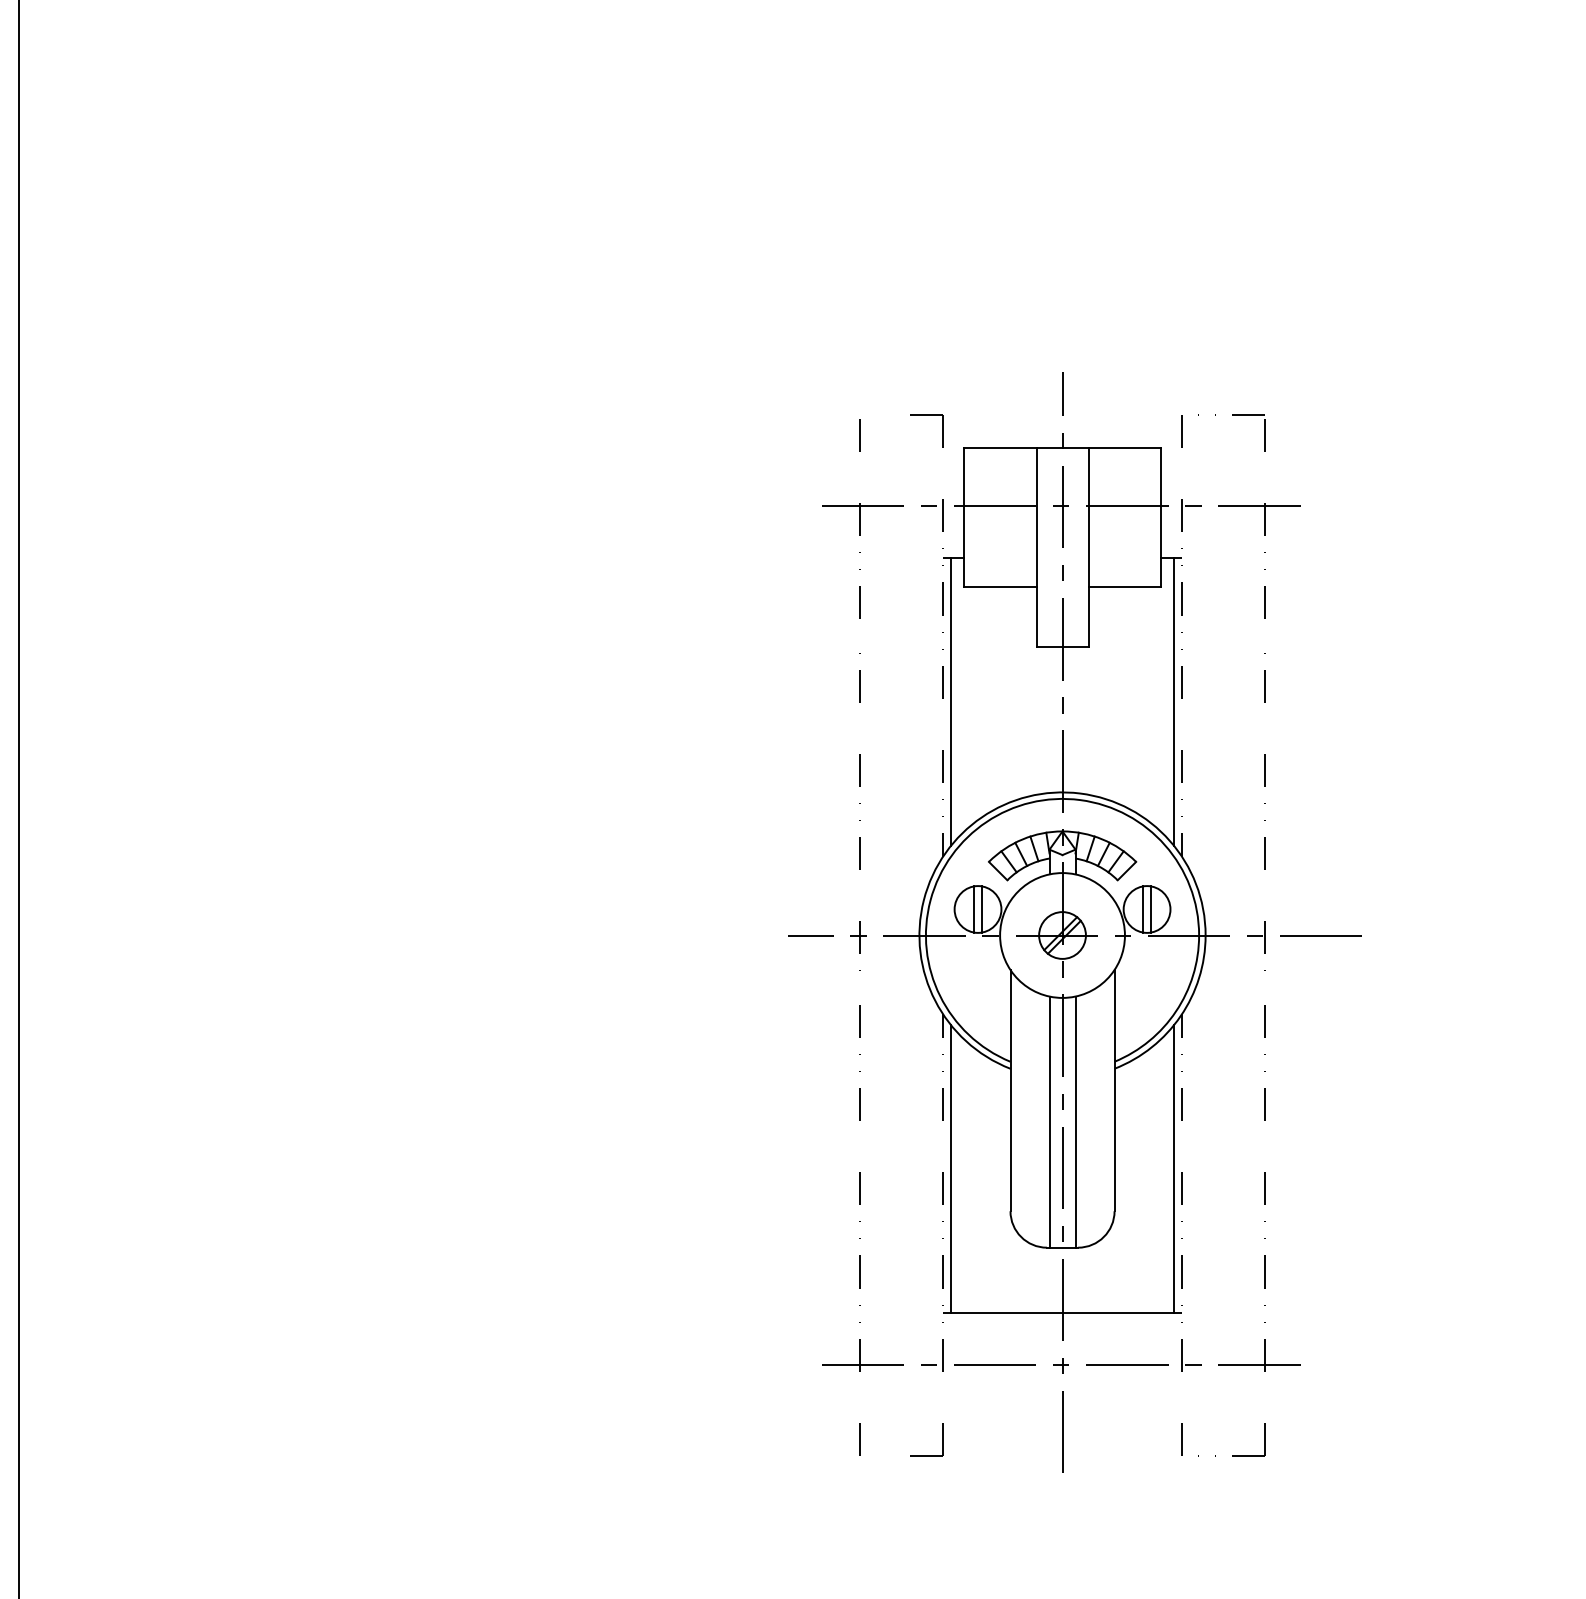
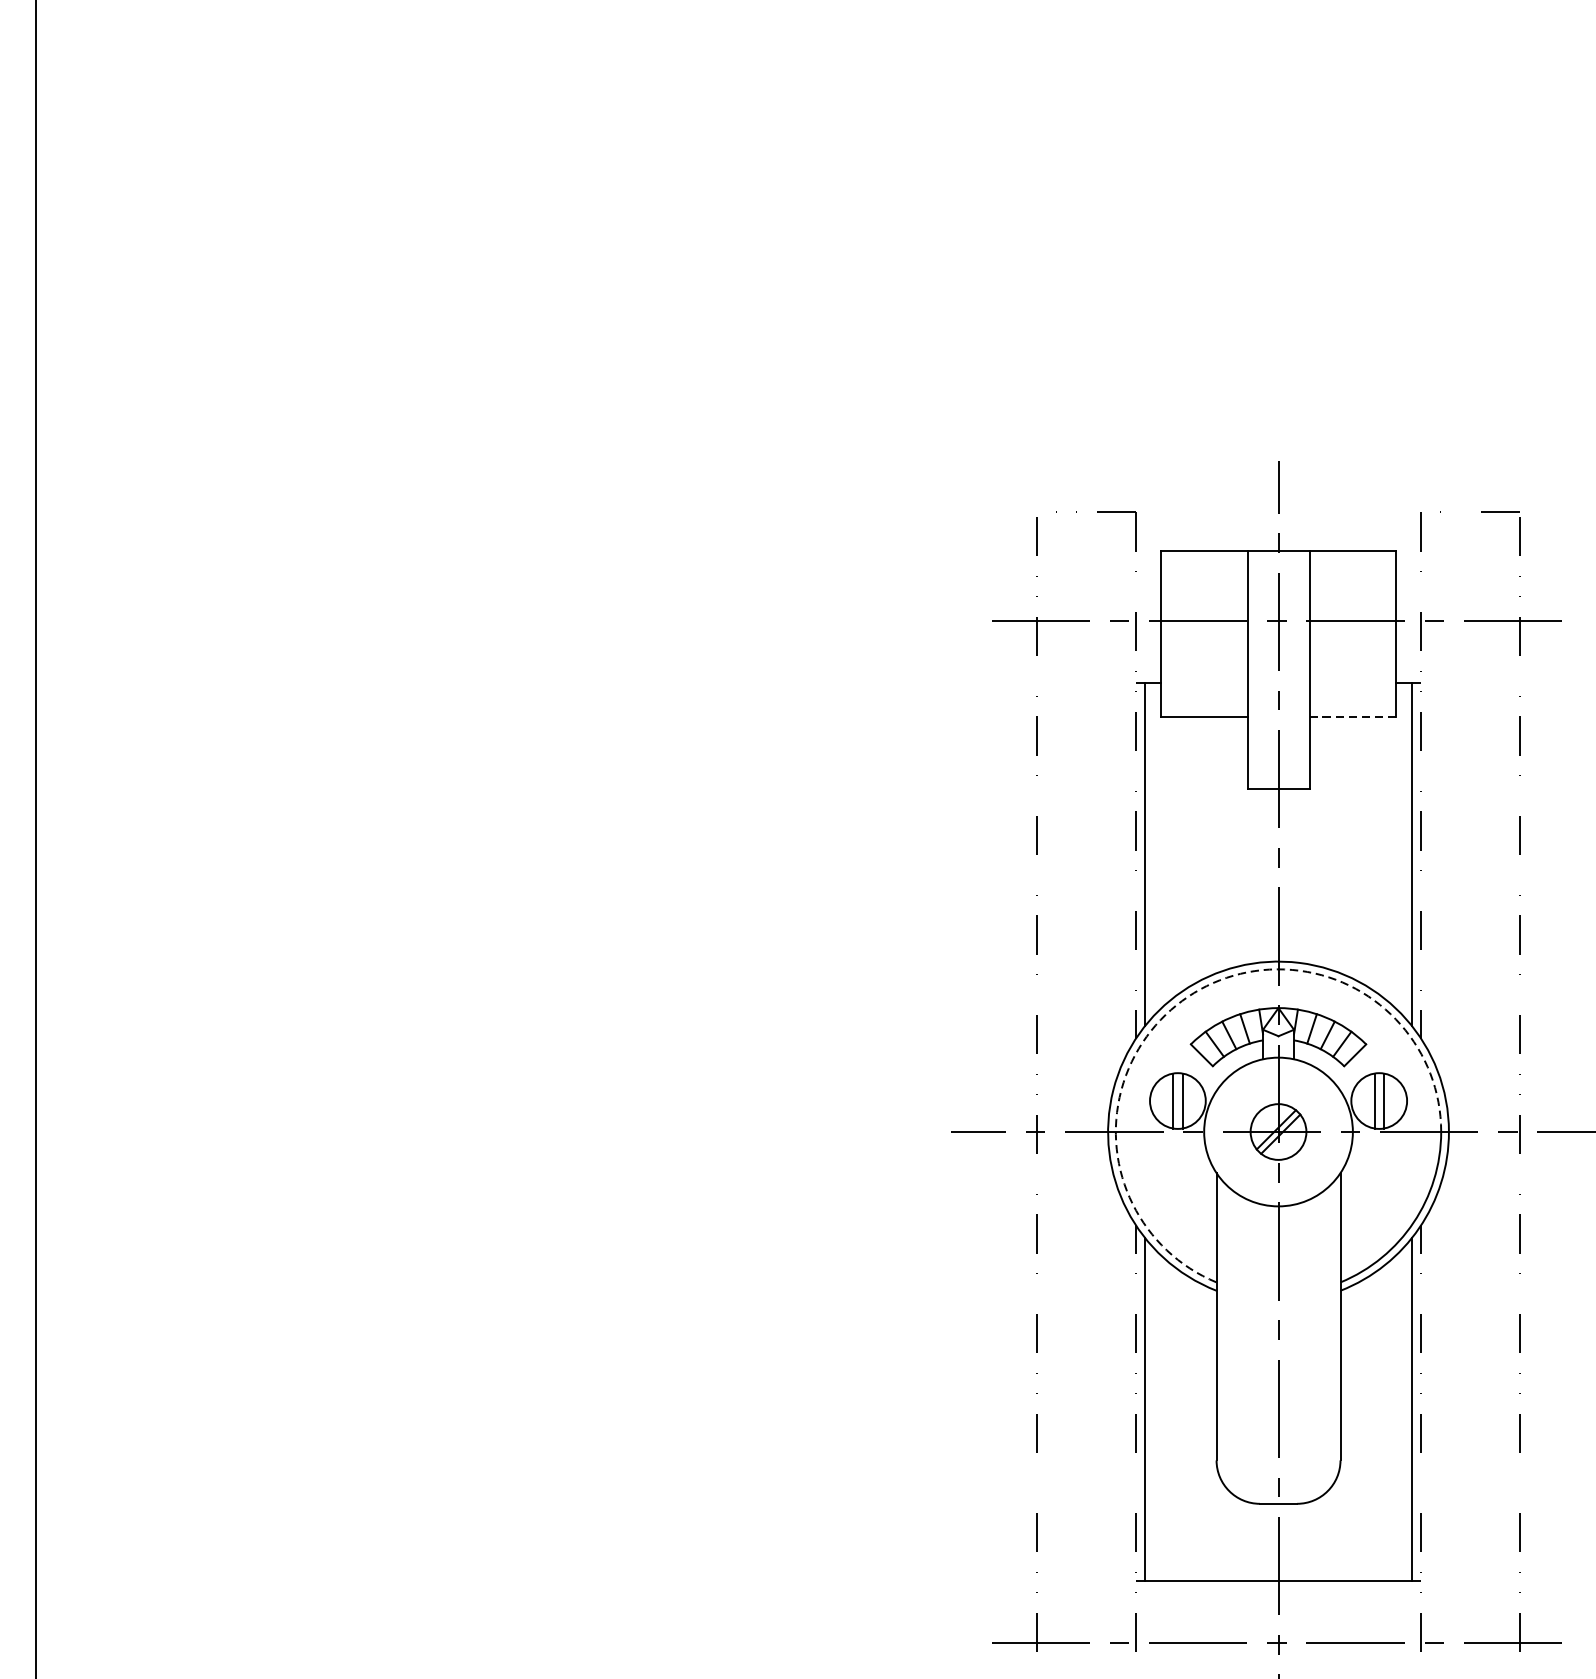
line: (1124, 587) -> (1352, 717), solid -> dashed
arc: (986, 822) -> (1187, 997), solid -> dashed
line: (1049, 1121) -> (1263, 1353), removed
line: (1075, 1121) -> (1293, 1353), removed

